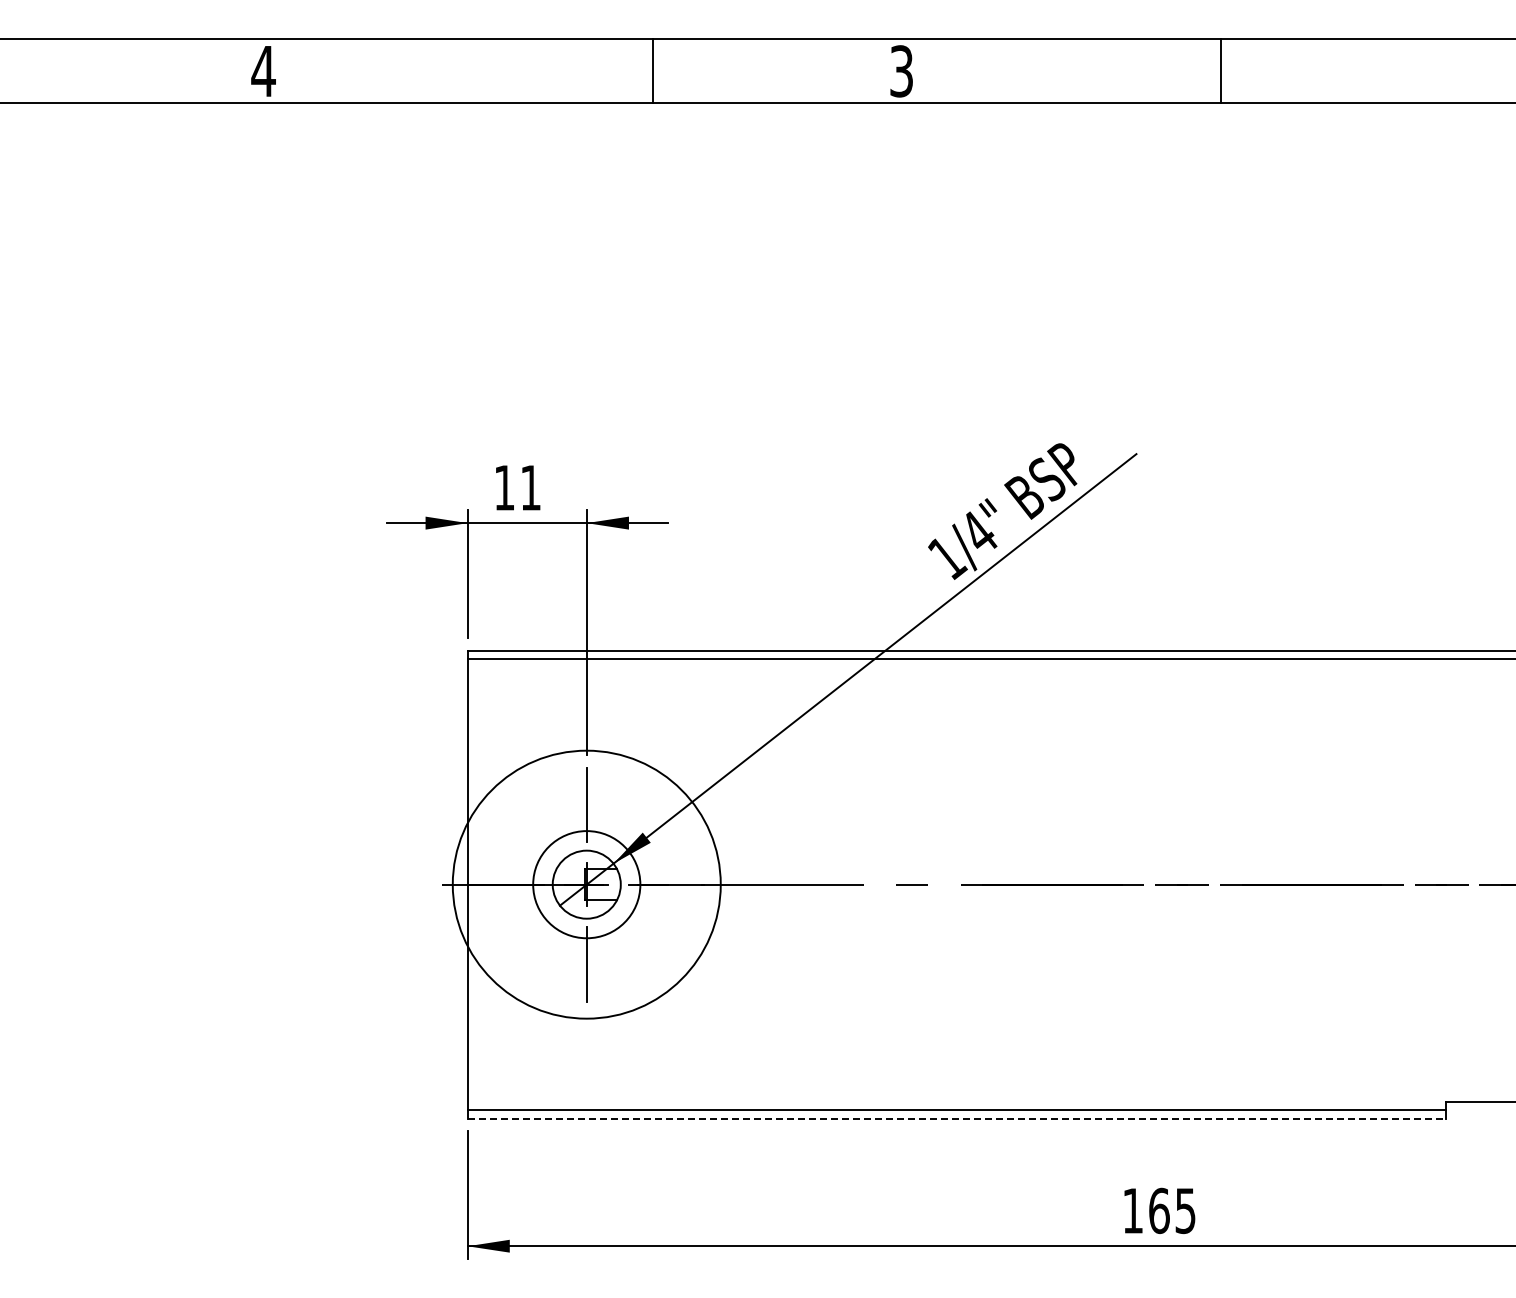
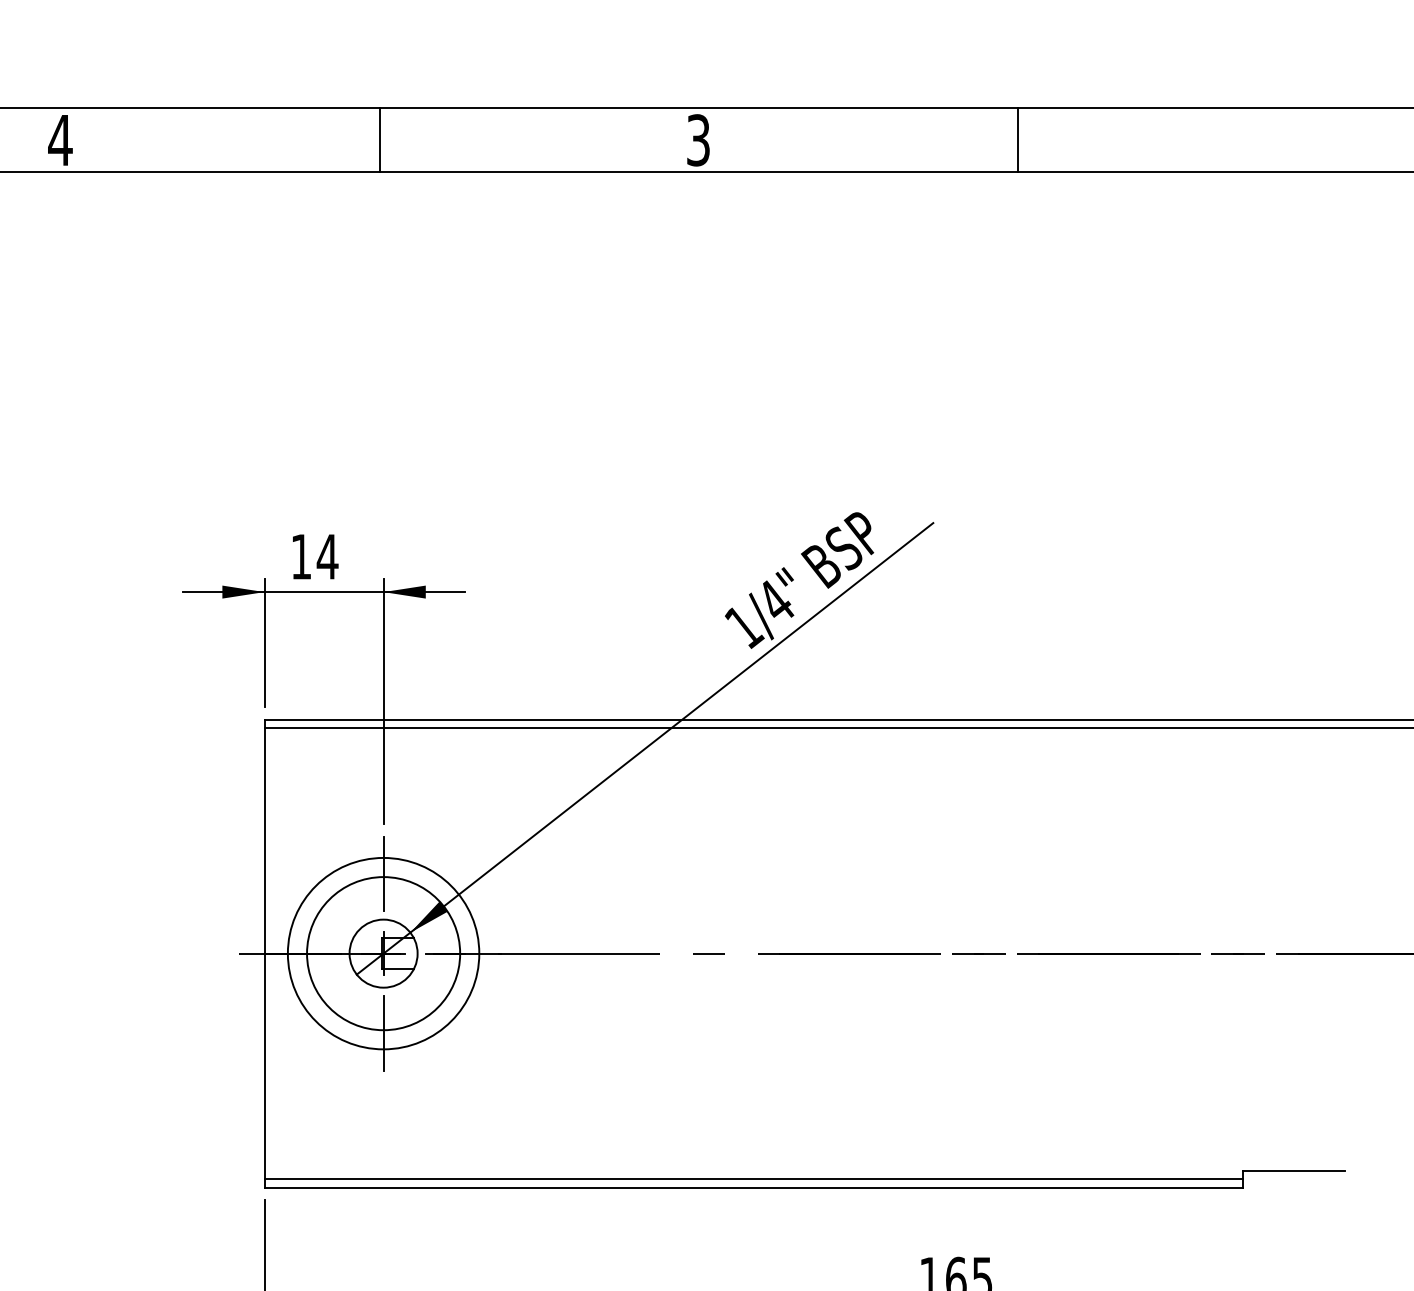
line: (653, 70) -> (380, 139), moved
text: (530, 487) -> (327, 556), 11 -> 14
circle: (586, 884) -> (383, 953), size x0.71
circle: (586, 884) -> (383, 953), size x1.43
line: (957, 1118) -> (754, 1187), dashed -> solid

